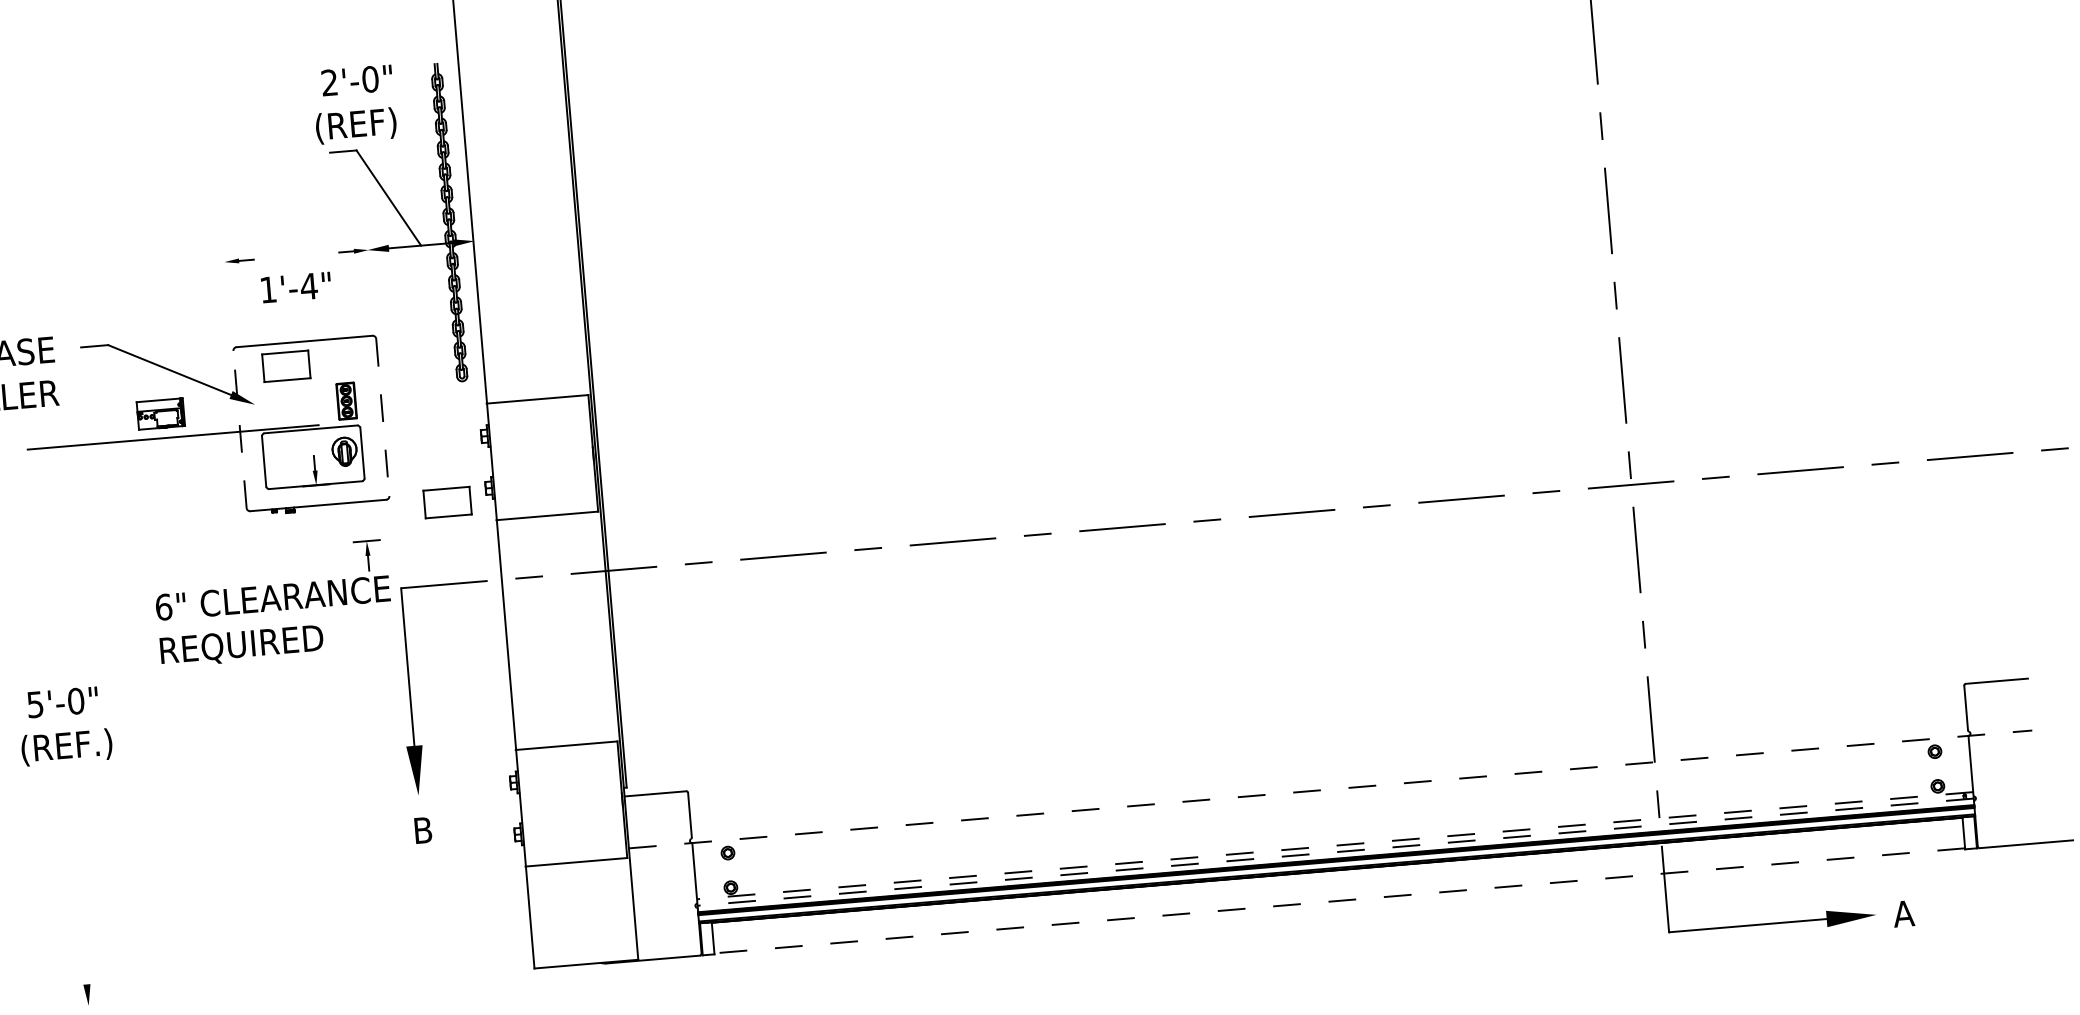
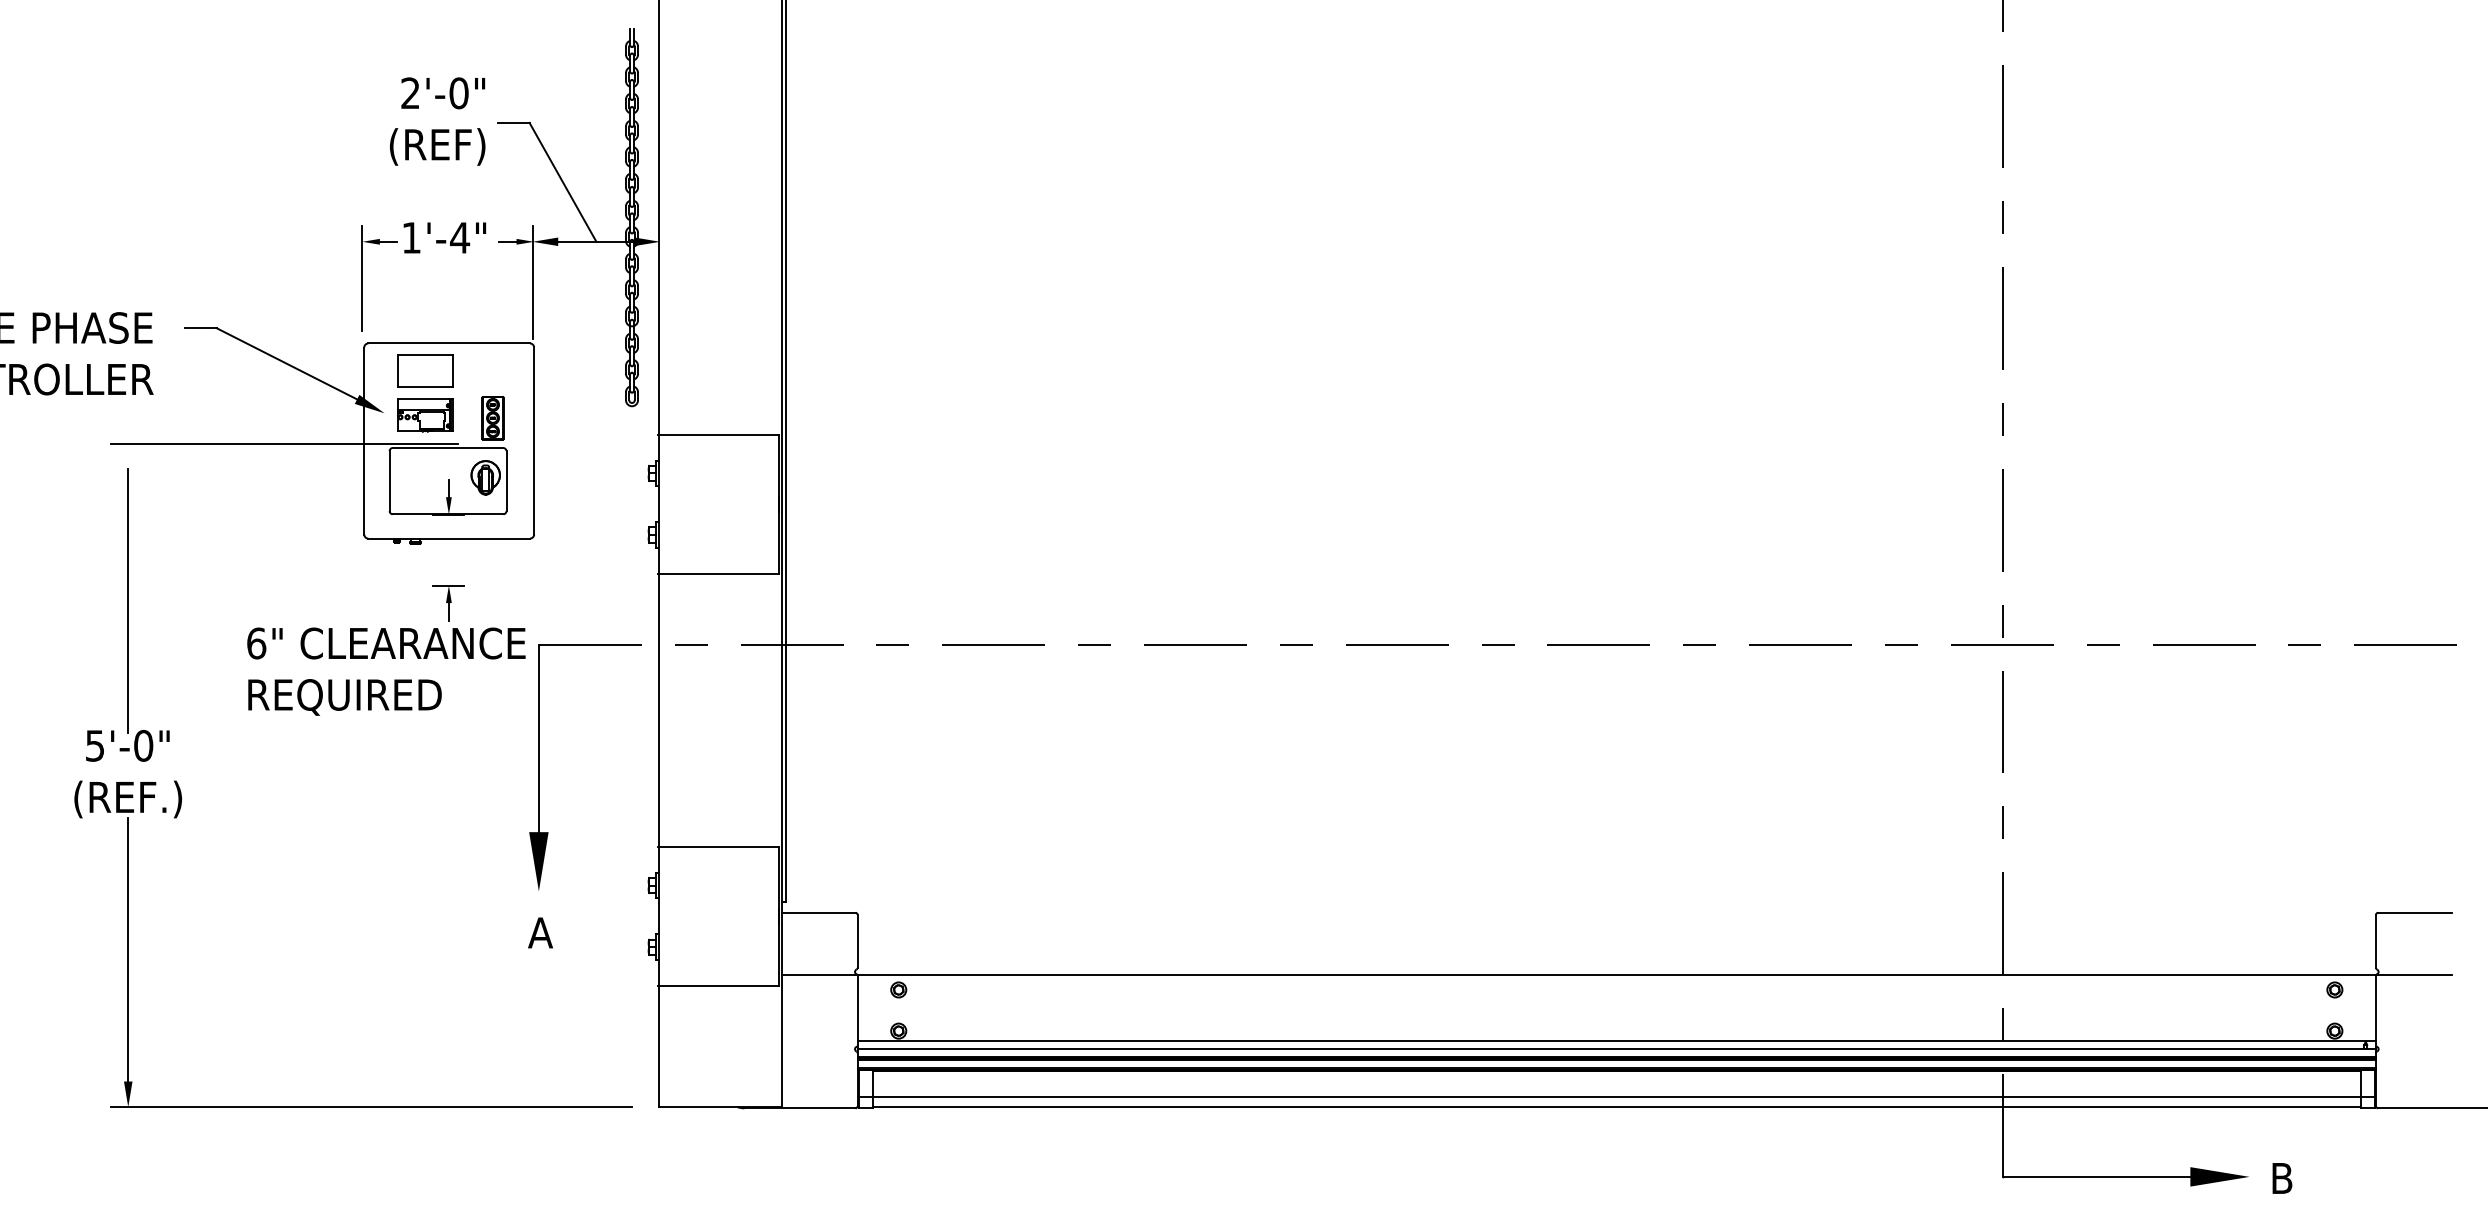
text: (354, 104) -> (437, 121), moved
line: (370, 284) -> (532, 282), added
text: (296, 287) -> (444, 237), moved
line: (227, 293) -> (362, 278), added
part: (161, 414) -> (425, 415), moved
line: (383, 417) -> (534, 441), dashed -> solid
line: (240, 429) -> (364, 440), dashed -> solid
part: (447, 502) -> (602, 547), removed
part: (367, 556) -> (448, 603), moved
line: (53, 580) -> (128, 600), added
line: (1330, 789) -> (1617, 974), dashed -> solid
text: (422, 830) -> (540, 932), B -> A
line: (1334, 845) -> (1616, 1041), dashed -> solid
line: (1335, 852) -> (1616, 1049), dashed -> solid
line: (77, 873) -> (128, 949), added
line: (1338, 891) -> (1616, 1096), added
line: (1339, 901) -> (1616, 1107), dashed -> solid
text: (1903, 913) -> (2281, 1178), A -> B
line: (293, 989) -> (371, 1107), added

